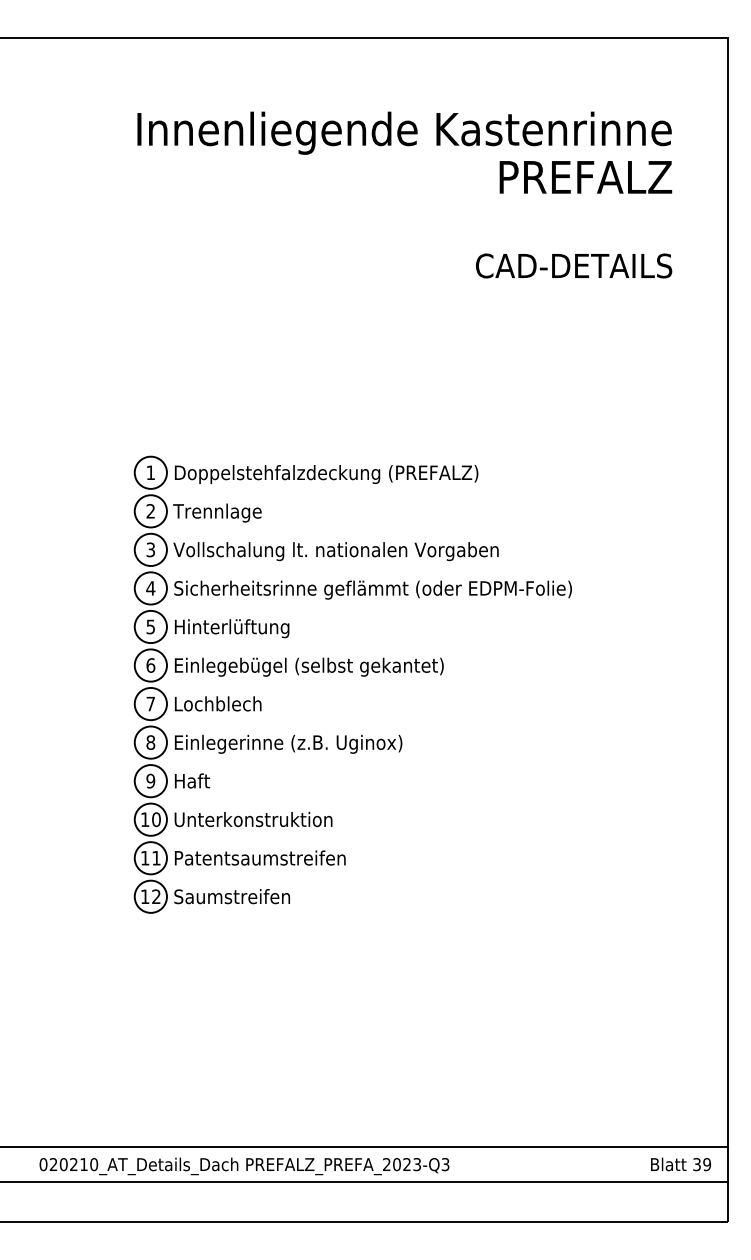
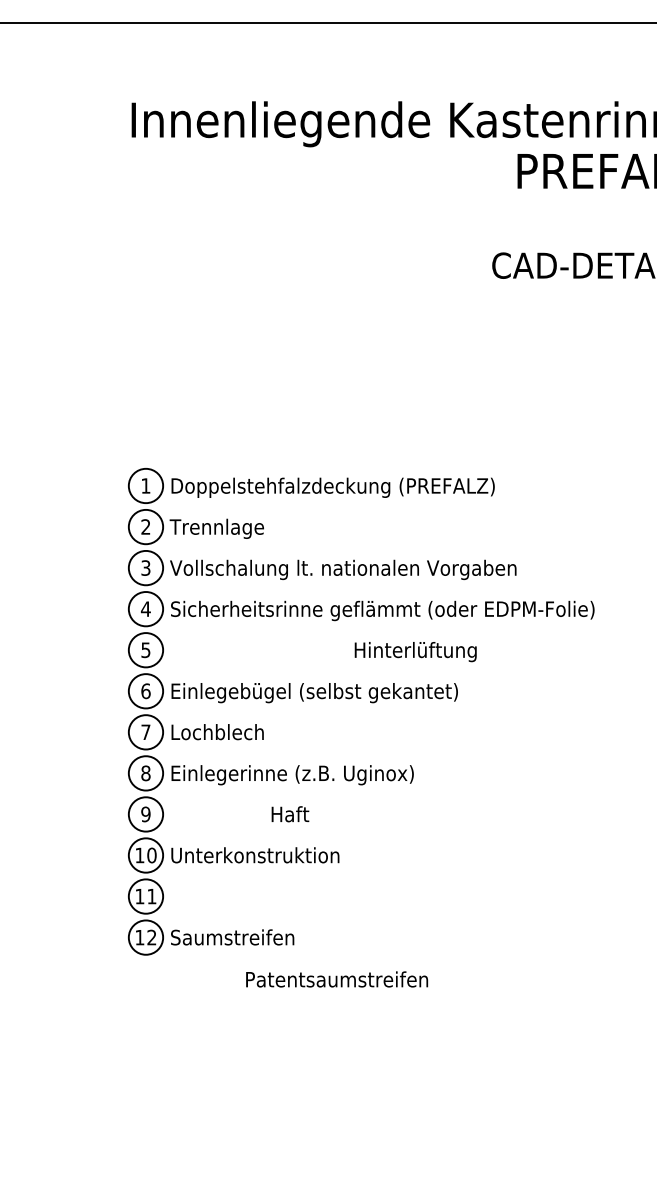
text: (232, 628) -> (416, 651), moved
text: (192, 780) -> (290, 813), moved
text: (260, 857) -> (337, 978), moved

